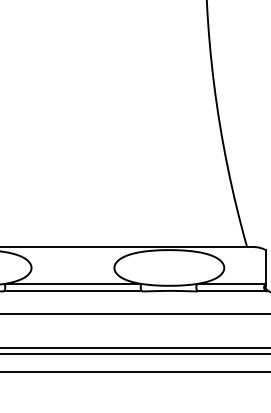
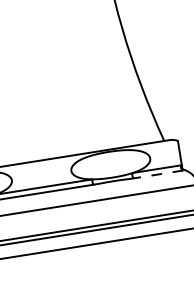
line: (231, 291) -> (158, 174), solid -> dashed

